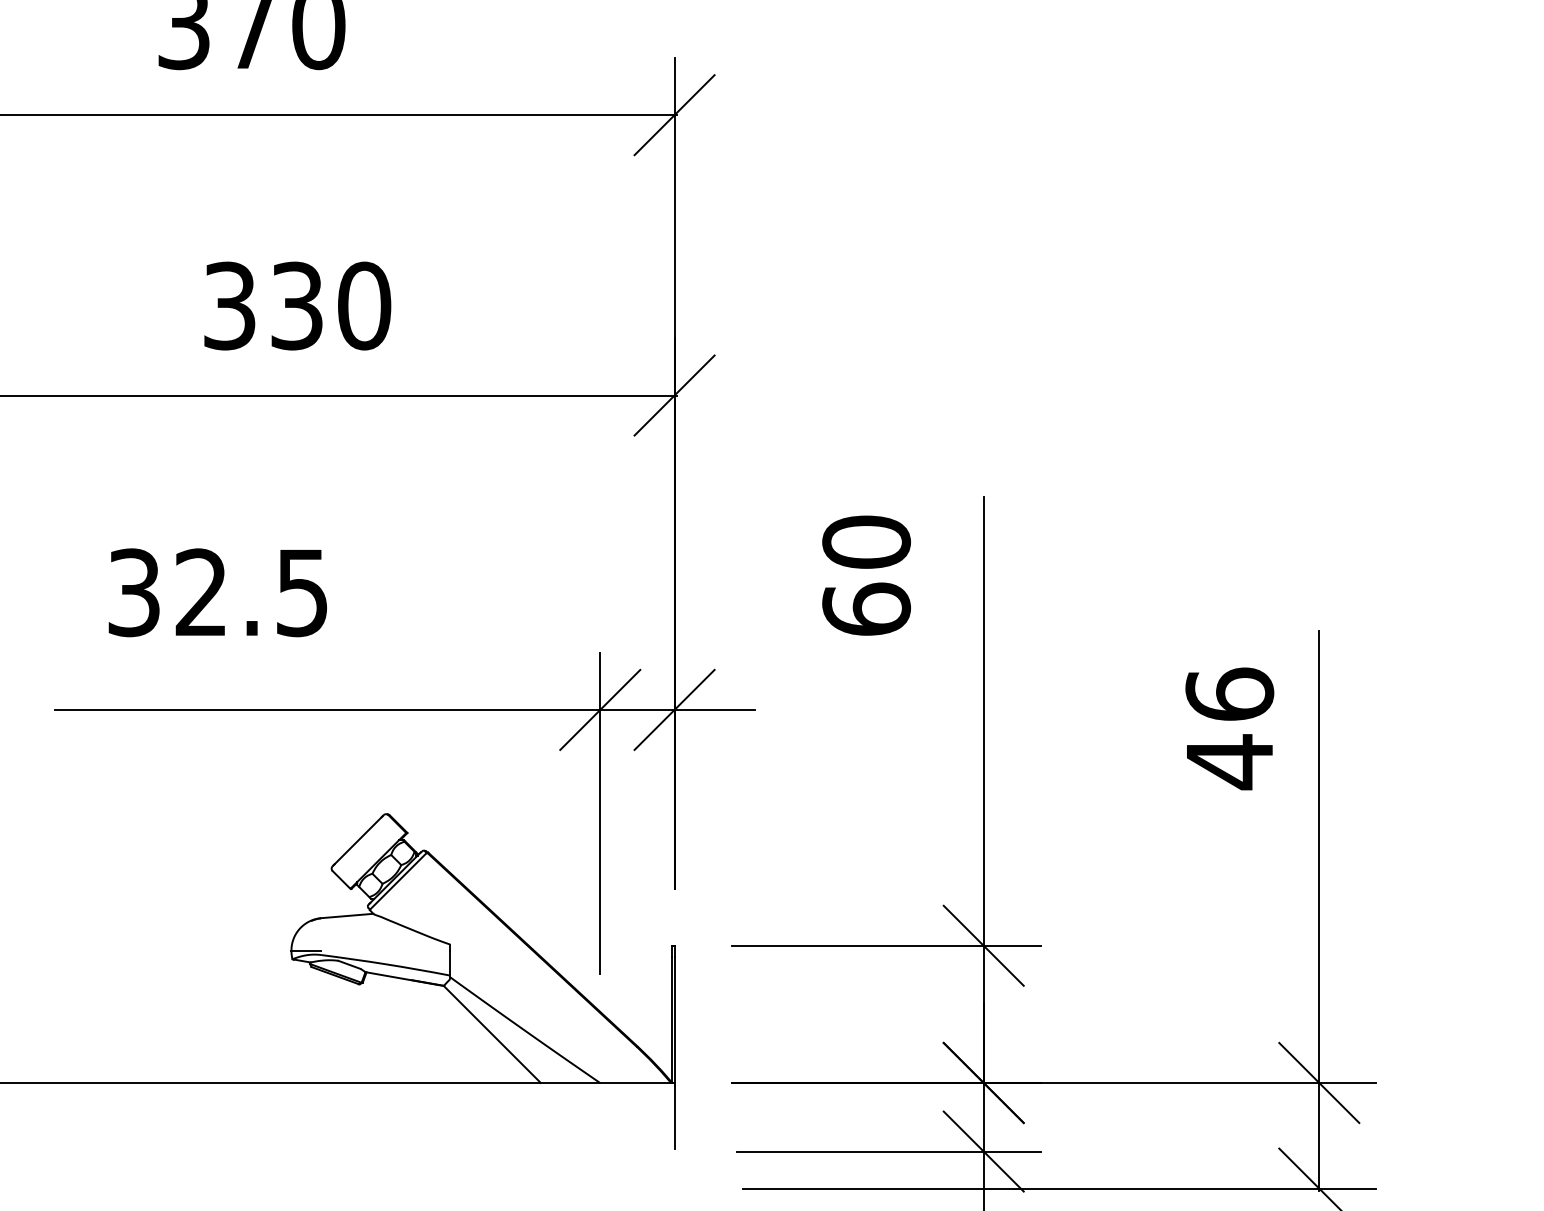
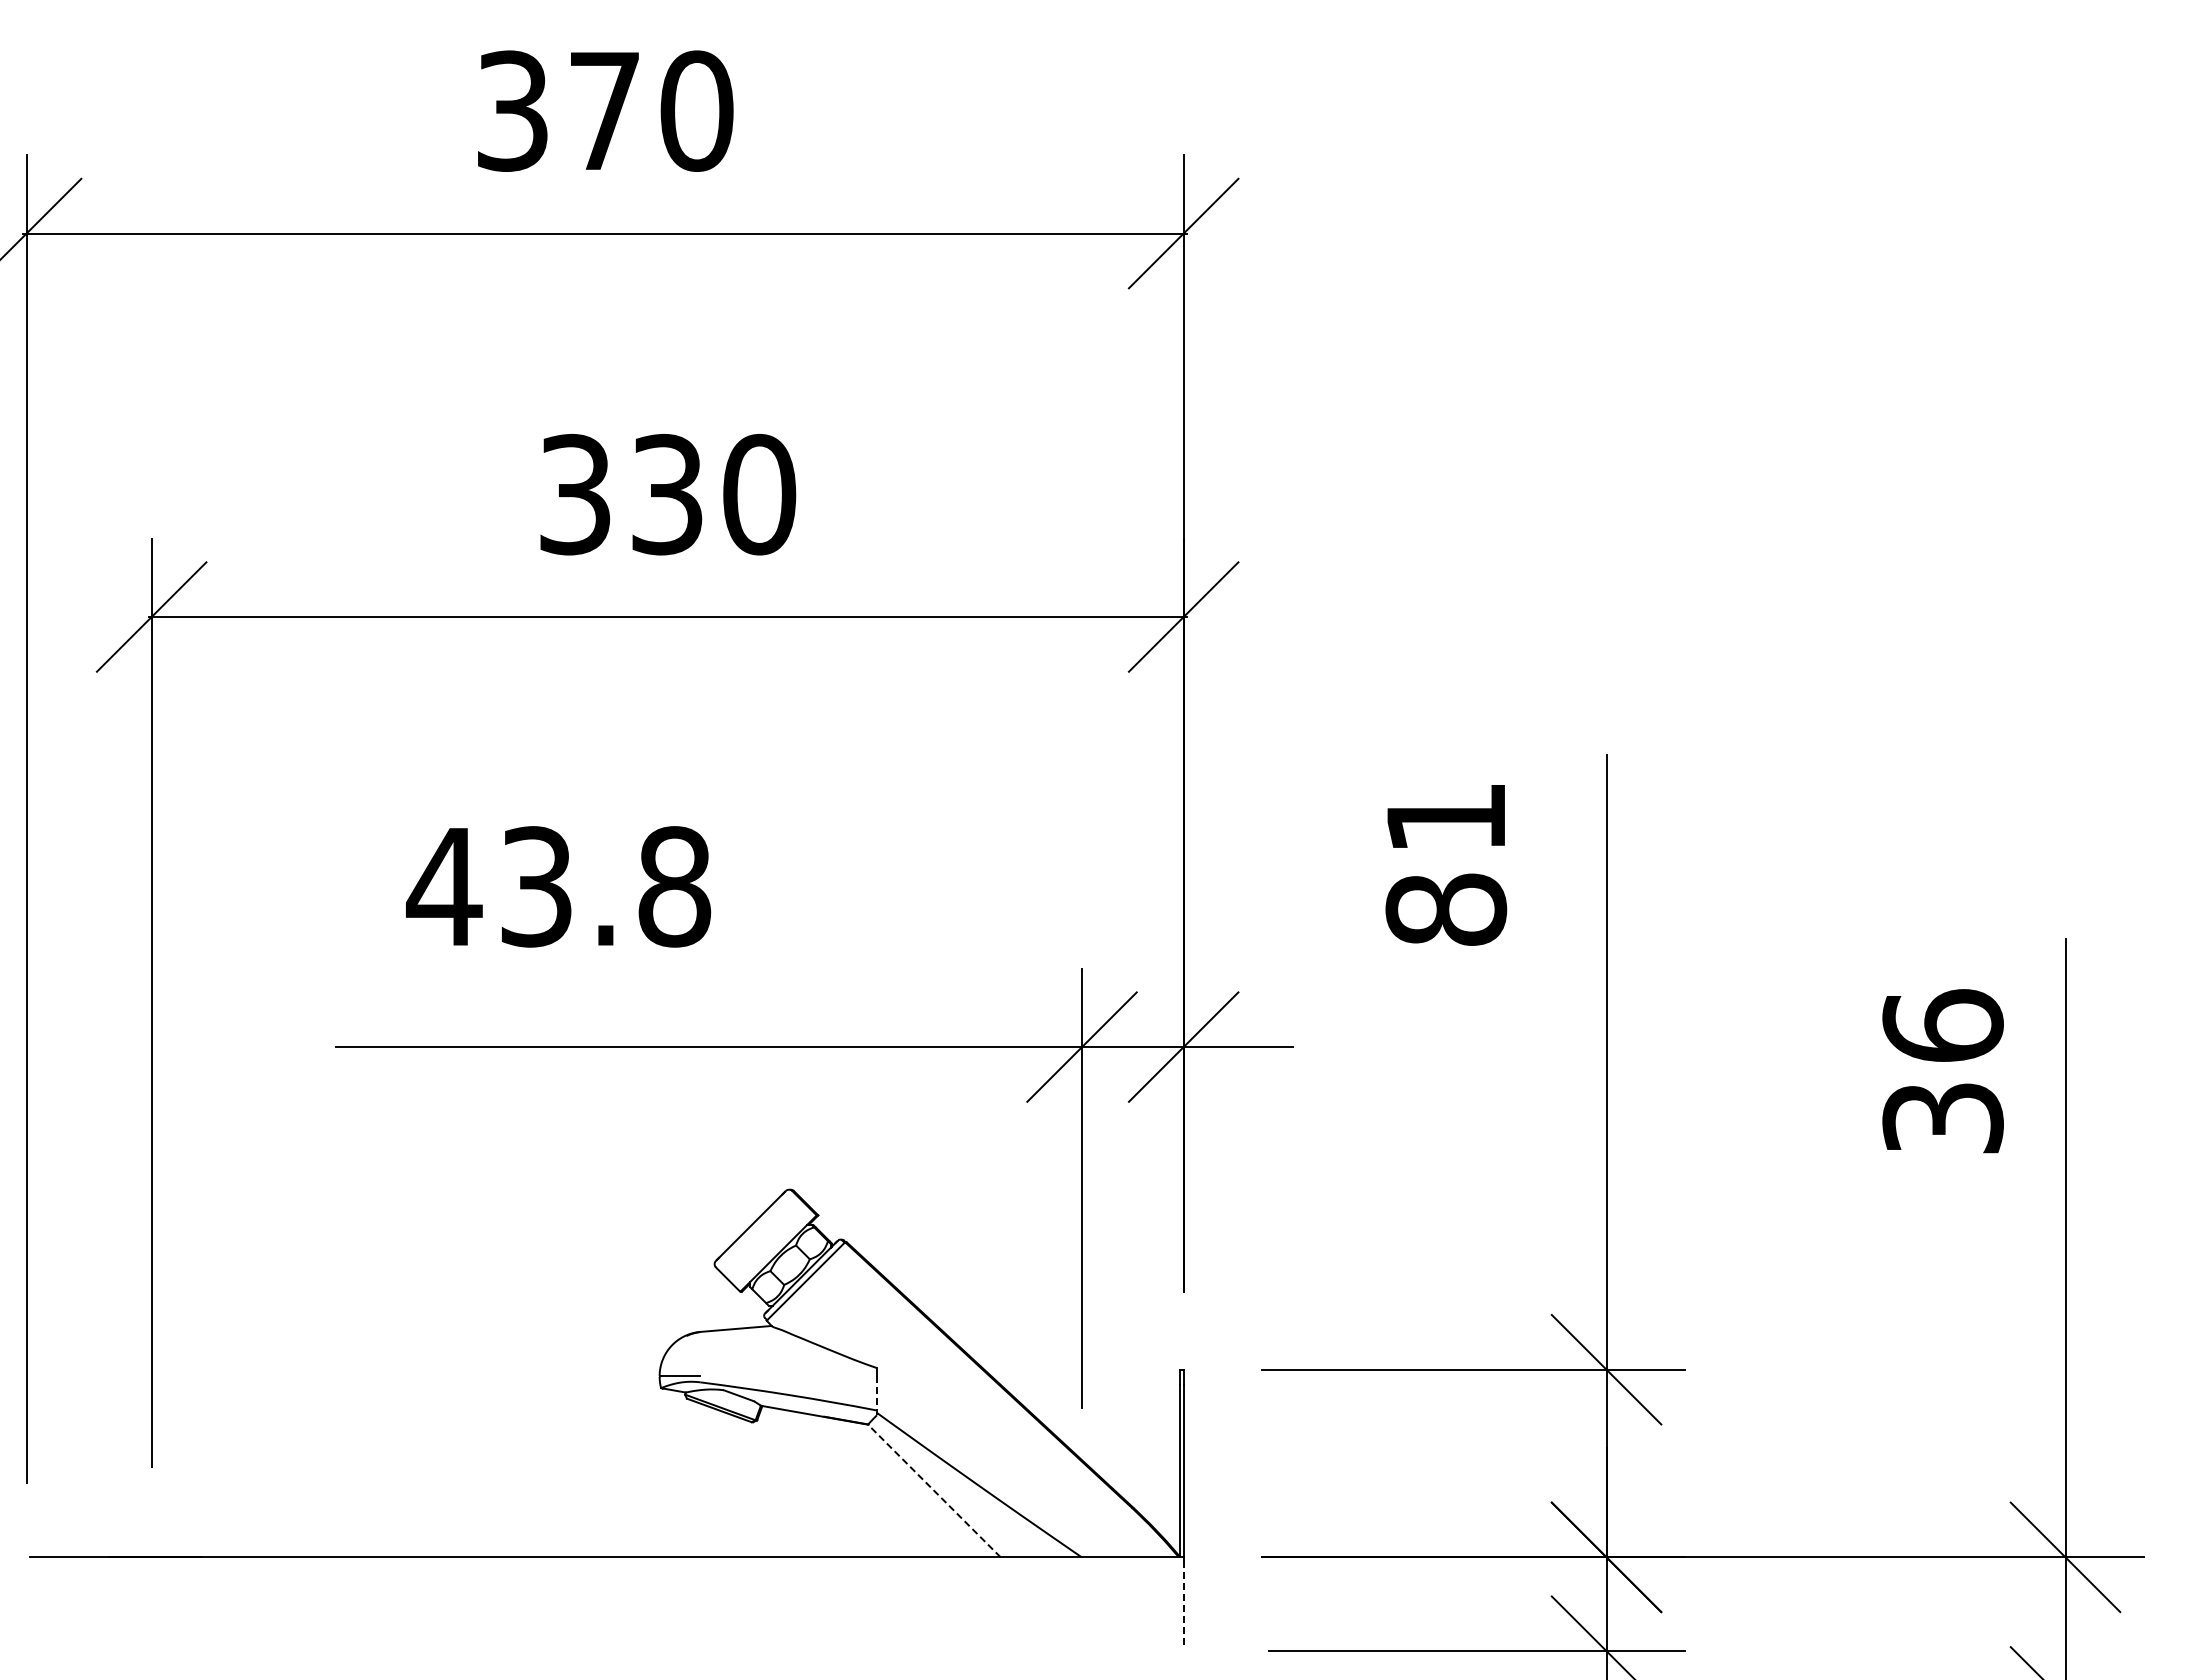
text: (866, 575) -> (1446, 863), 60 -> 81
text: (217, 592) -> (558, 886), 32.5 -> 43.8
text: (1229, 762) -> (1942, 1118), 46 -> 36
line: (450, 963) -> (876, 1393), solid -> dashed
line: (492, 1034) -> (934, 1491), solid -> dashed
line: (674, 1117) -> (1183, 1604), solid -> dashed

